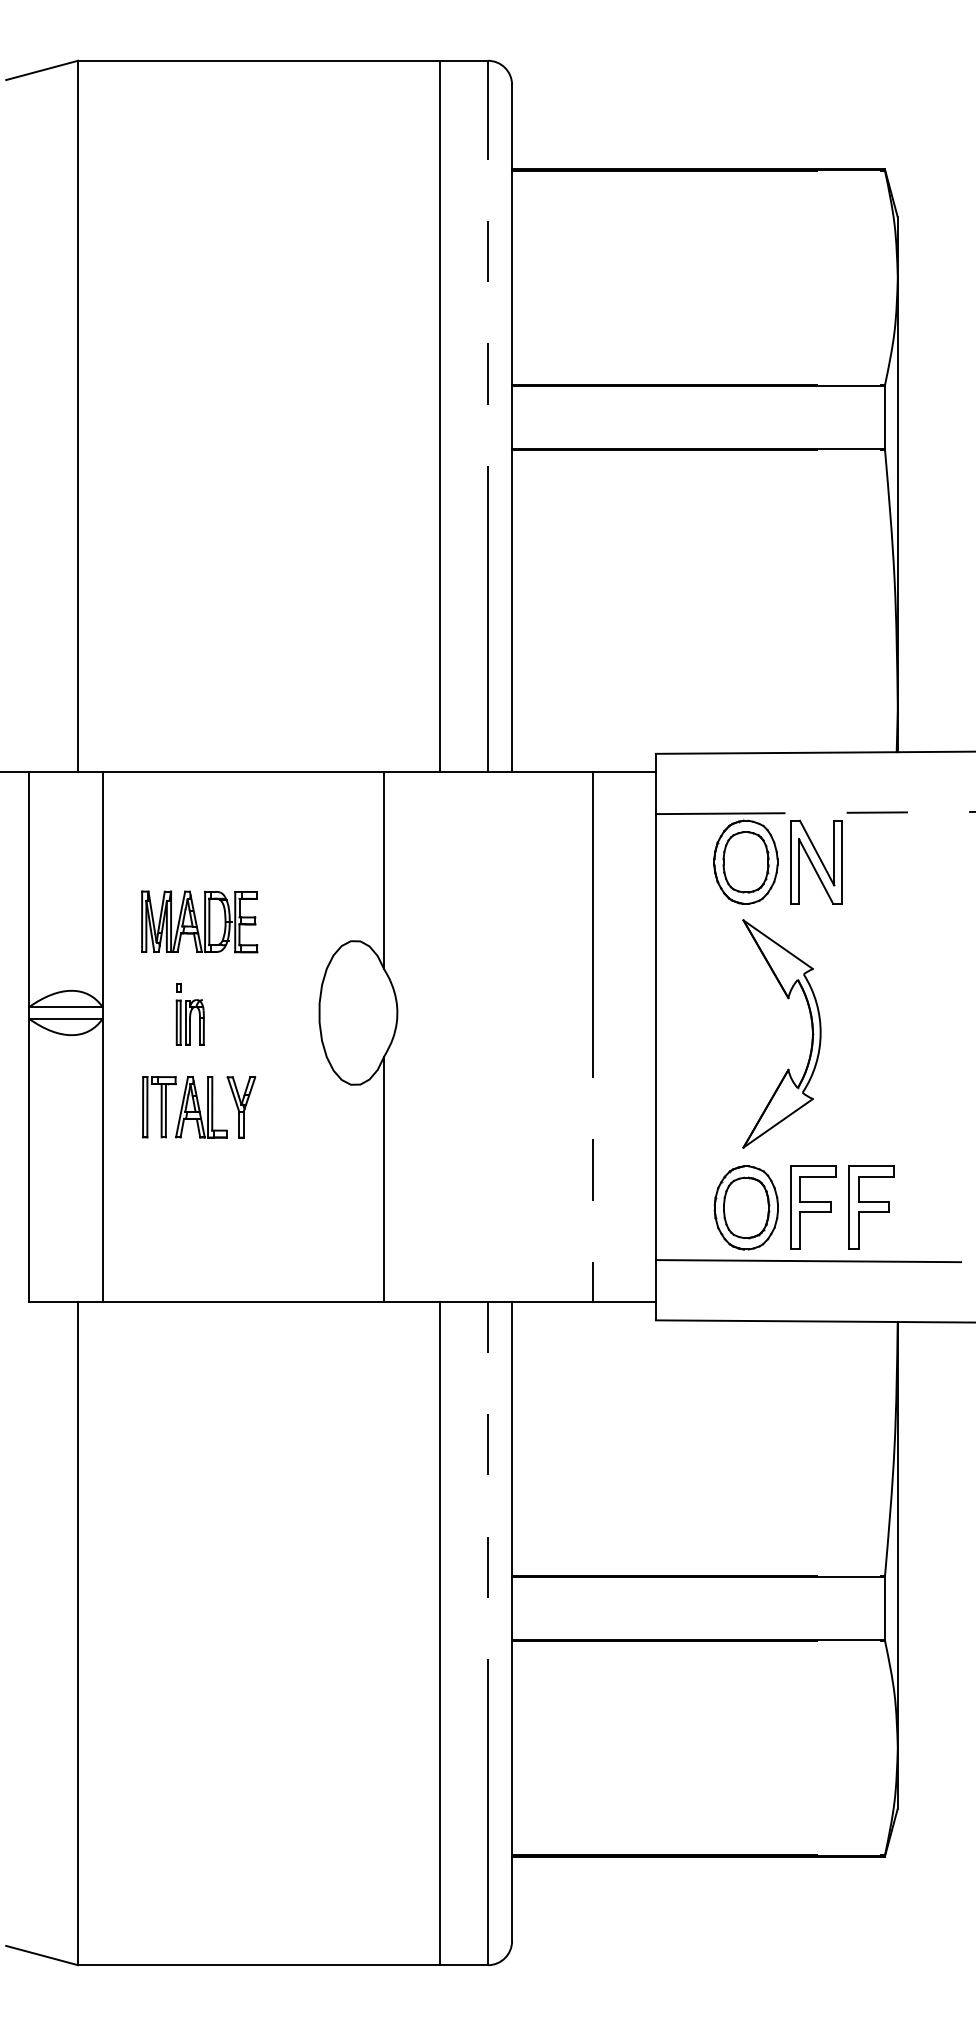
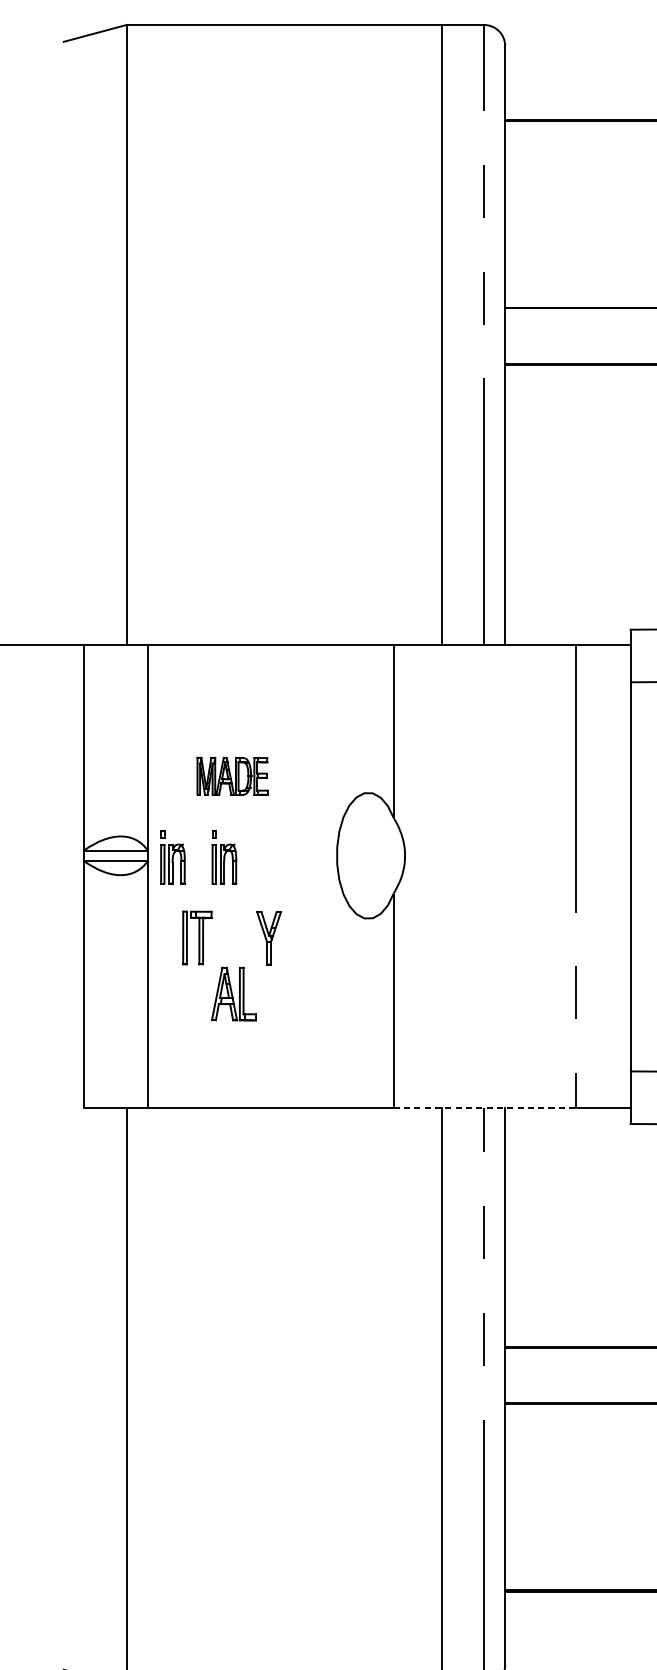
part: (199, 921) -> (232, 775), size x0.7
part: (130, 1014) -> (172, 857), added
part: (201, 1107) -> (234, 994), moved
line: (489, 1302) -> (485, 1108), solid -> dashed

